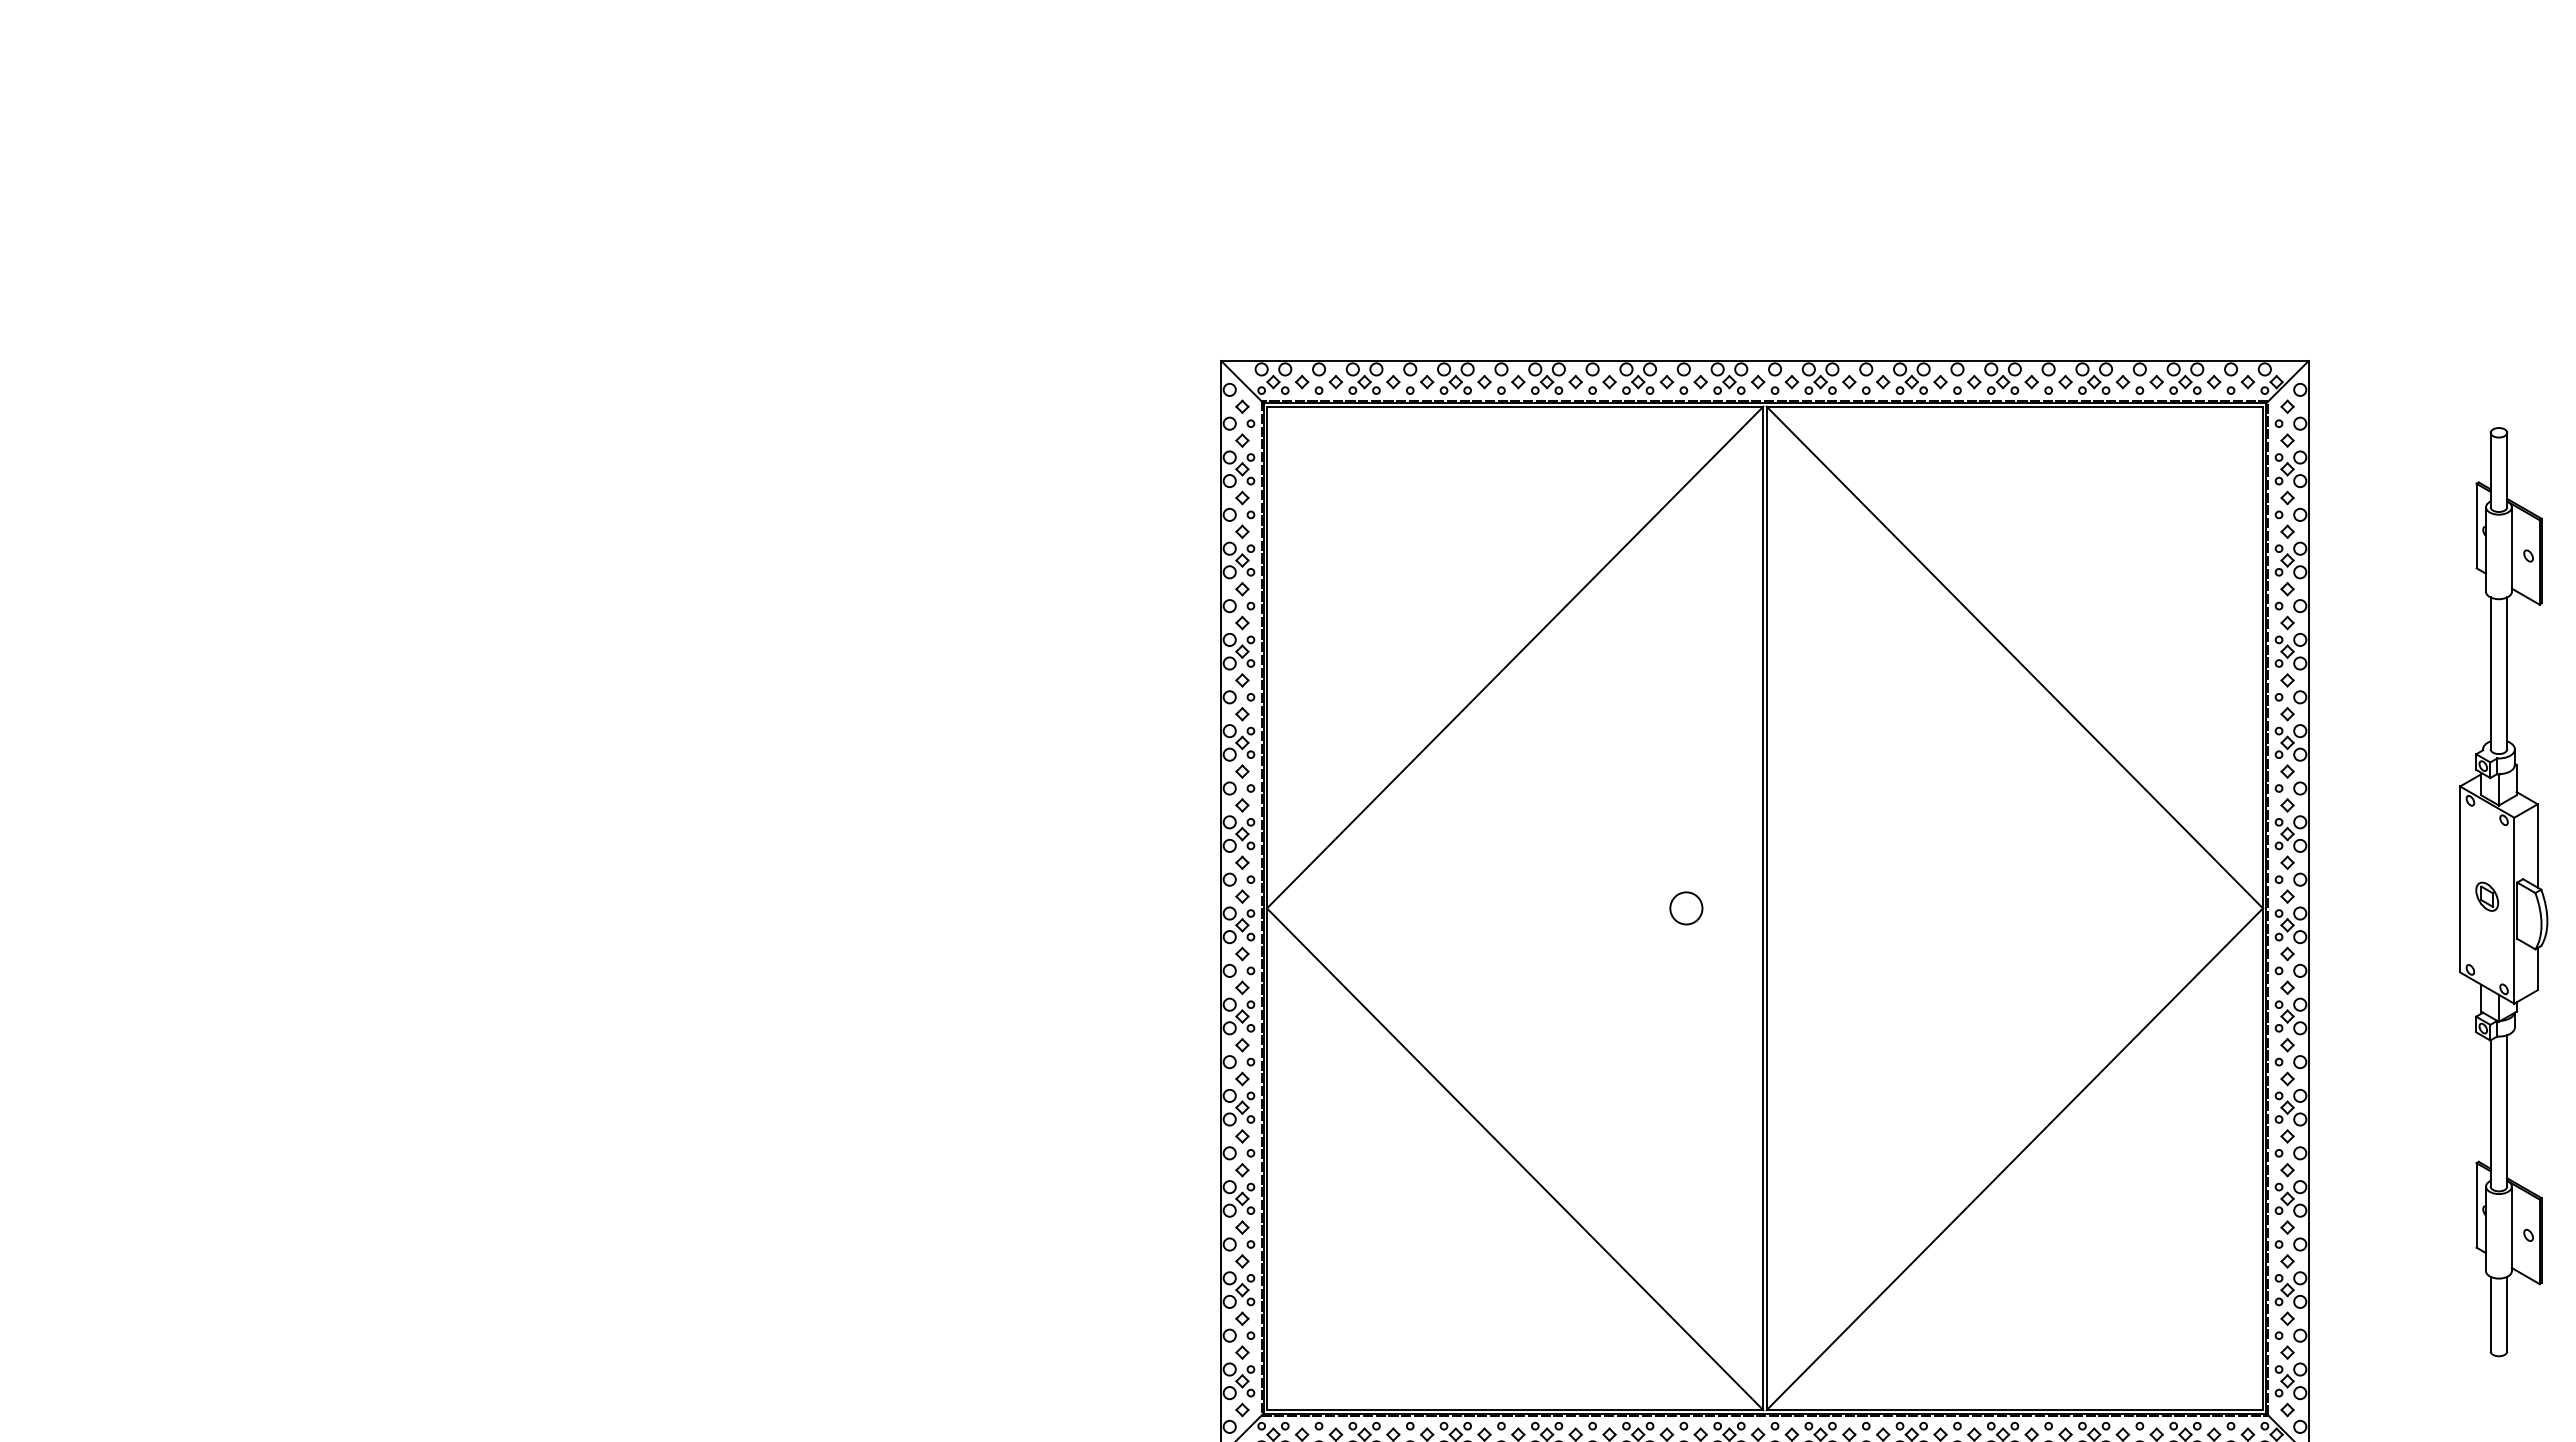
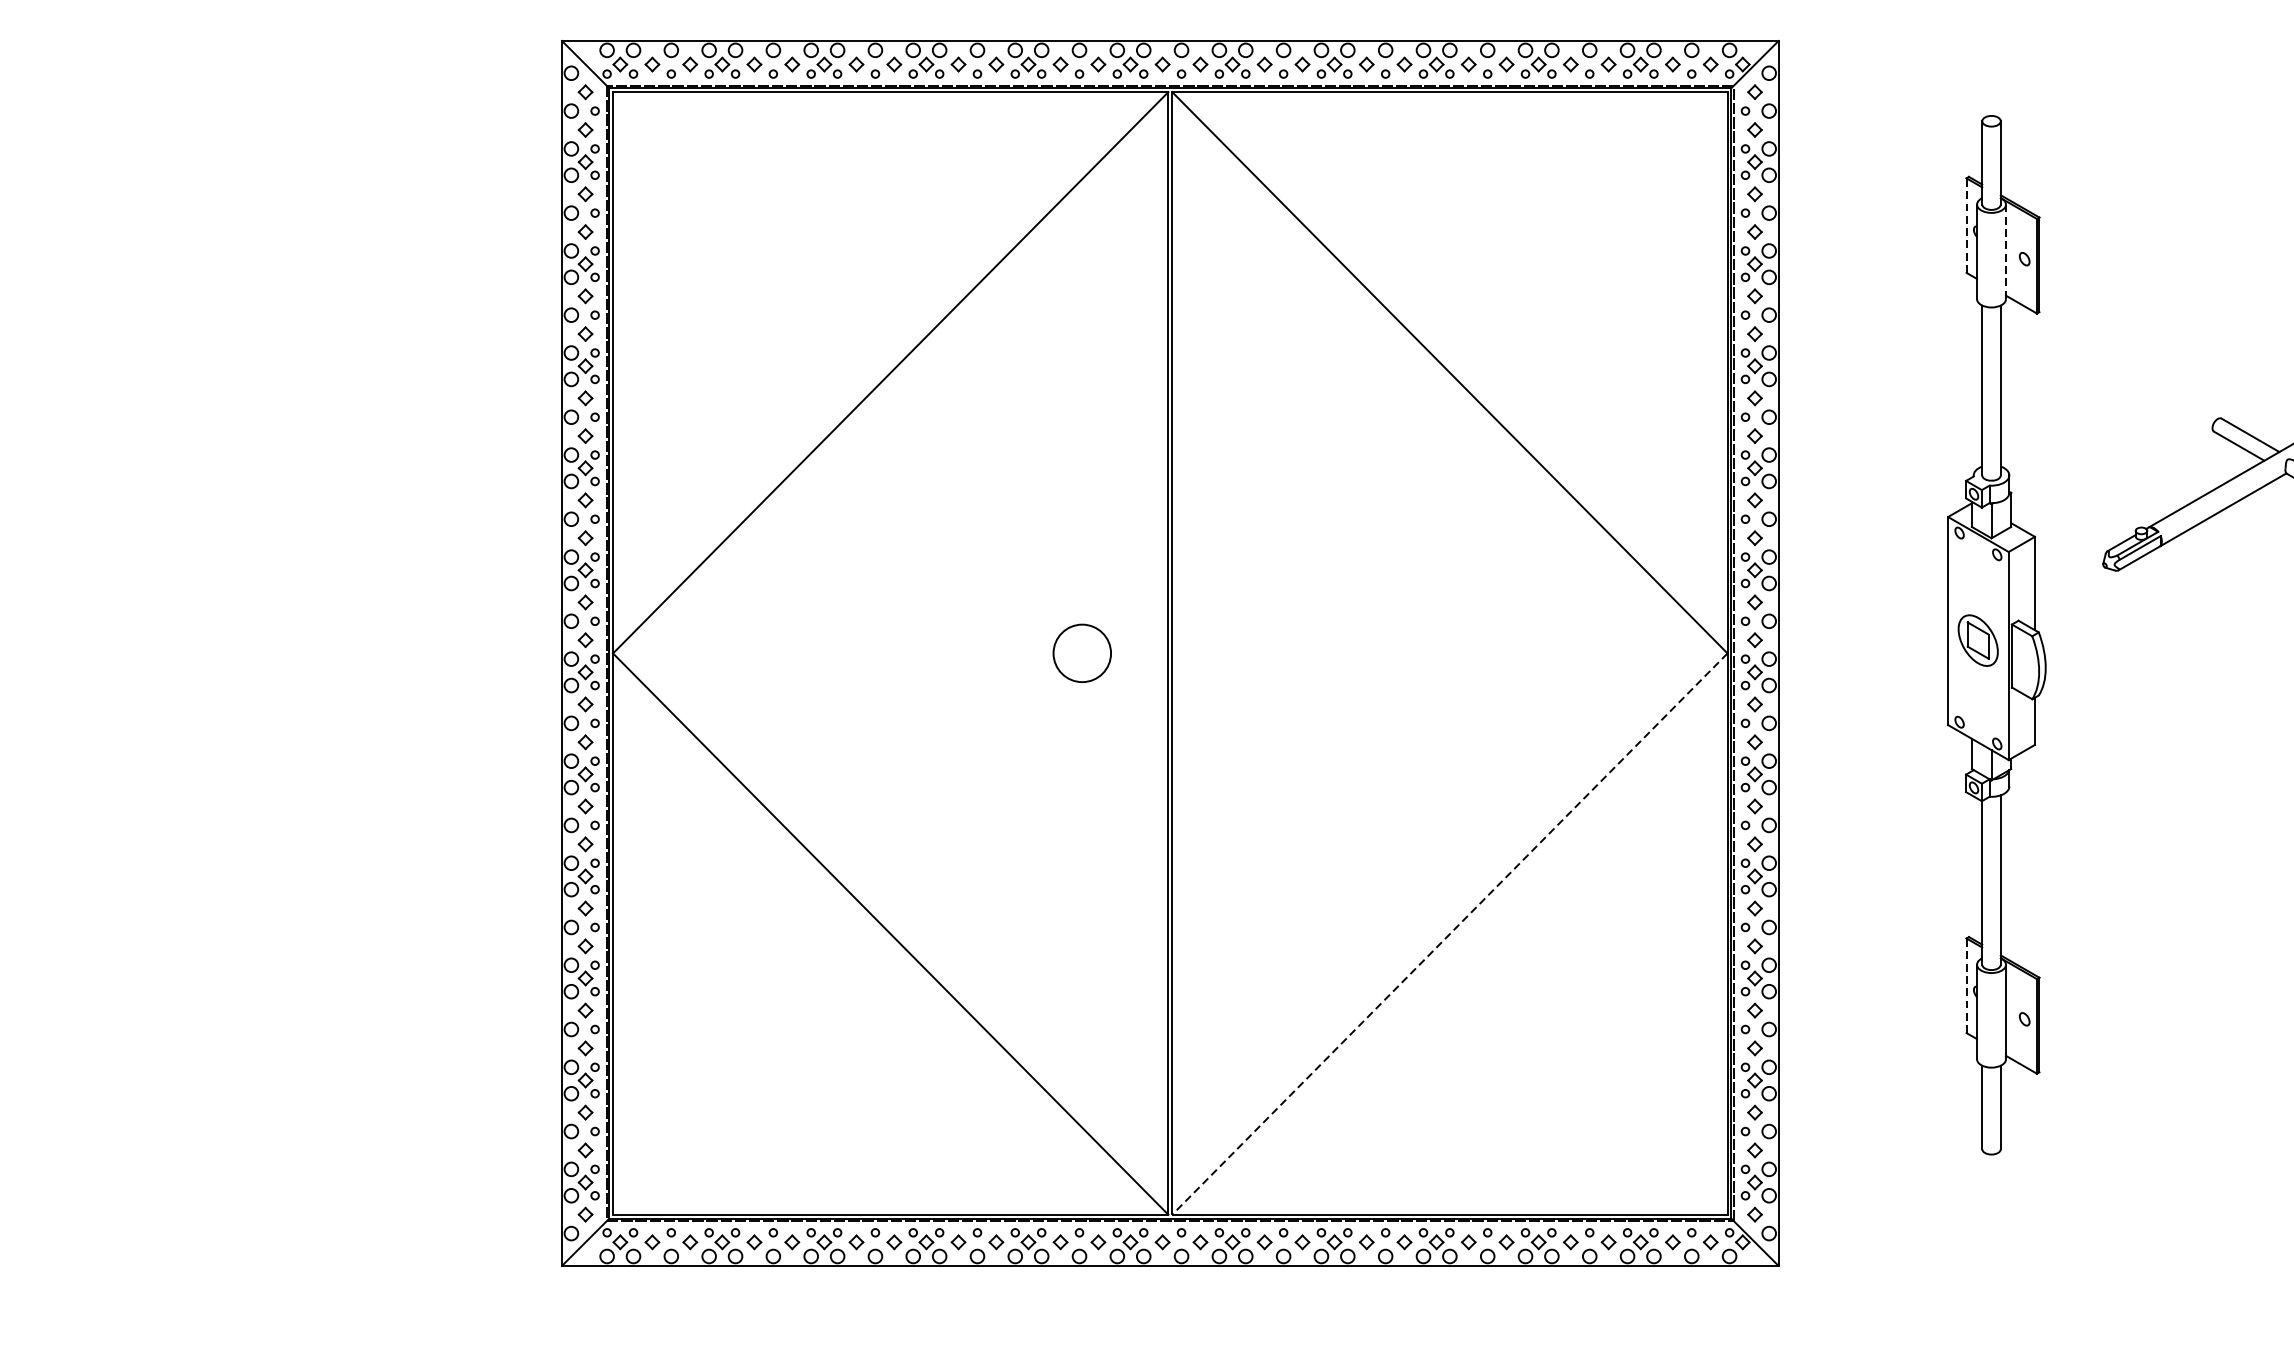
line: (2476, 525) -> (1966, 225), solid -> dashed
line: (2511, 550) -> (2005, 252), solid -> dashed
part: (2487, 896) -> (1978, 640), size x1.6
circle: (1686, 908) -> (1082, 653), size x1.6
line: (2014, 1159) -> (1449, 934), solid -> dashed
line: (2476, 1204) -> (1966, 984), solid -> dashed

